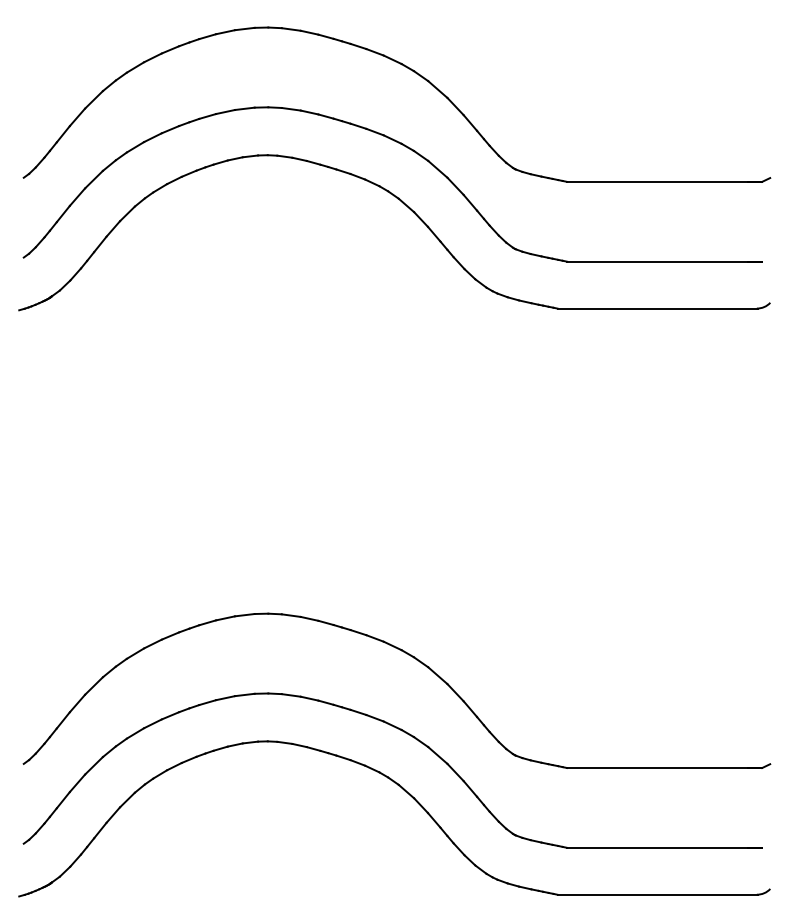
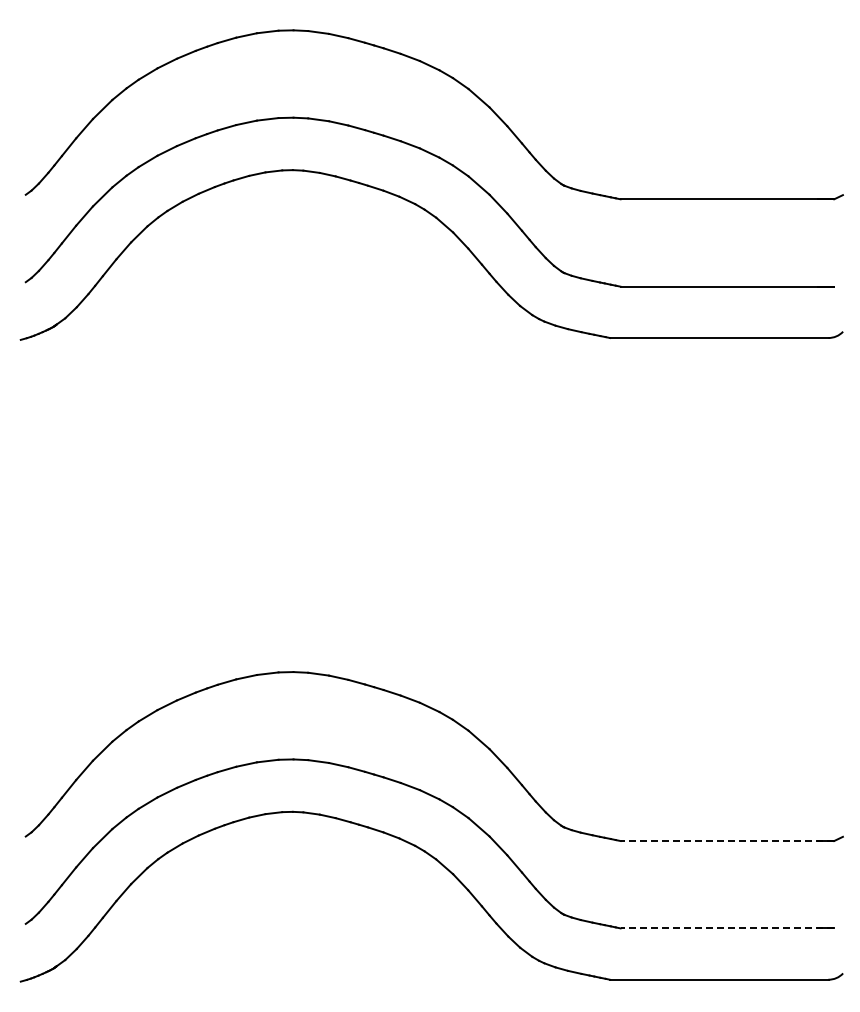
line: (664, 768) -> (727, 841), solid -> dashed
line: (664, 847) -> (727, 928), solid -> dashed

